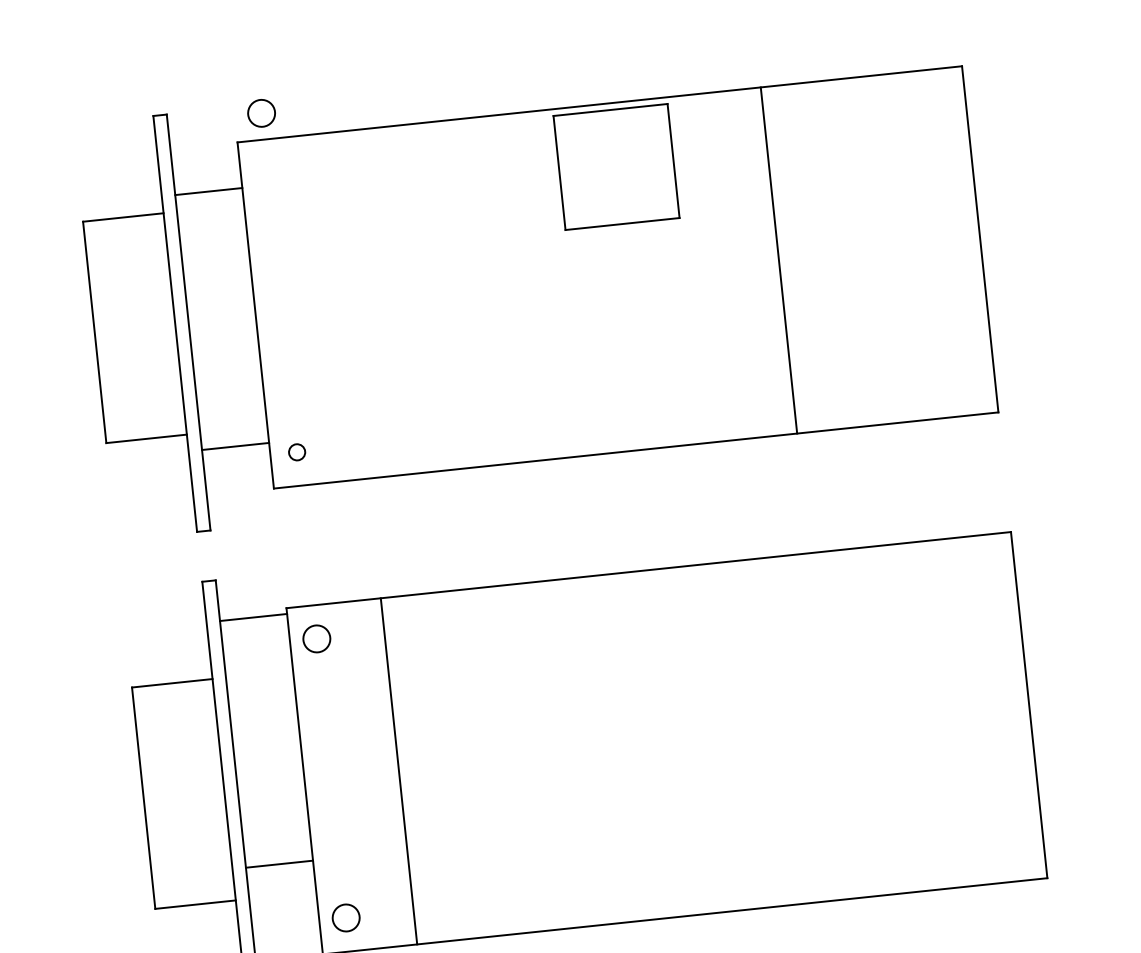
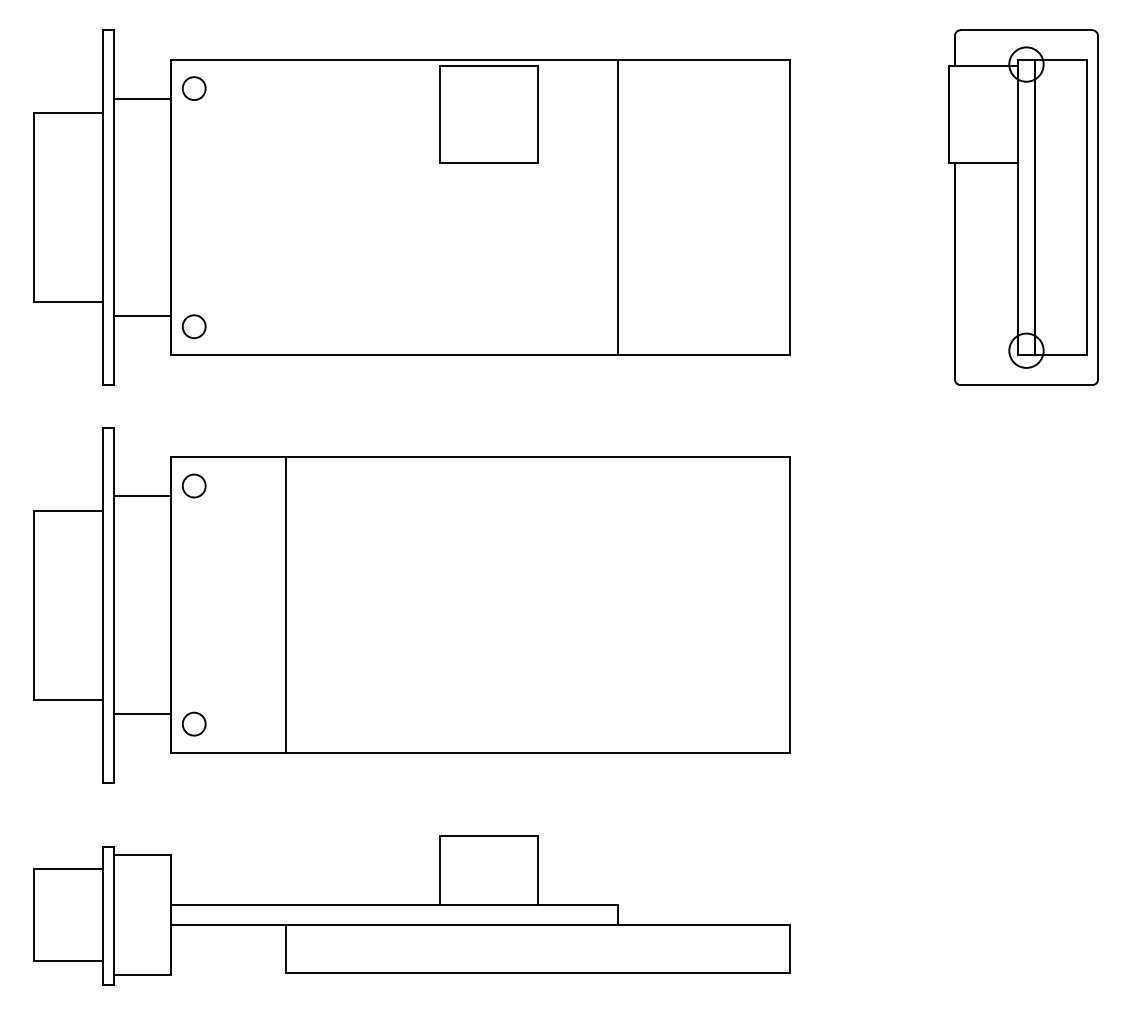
circle: (260, 113) -> (193, 88), moved
circle: (296, 452) -> (193, 326), size x1.67
line: (253, 617) -> (142, 496), moved
line: (398, 770) -> (285, 604), moved
line: (279, 863) -> (142, 713), moved

